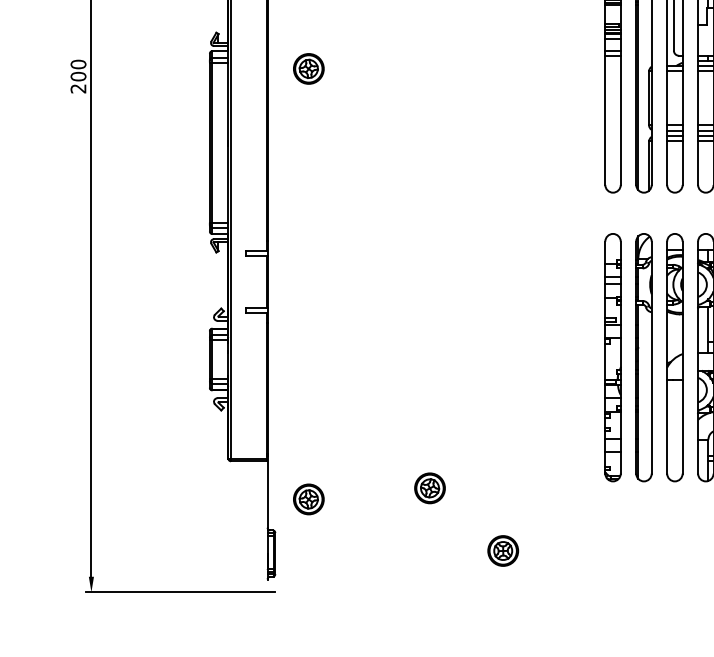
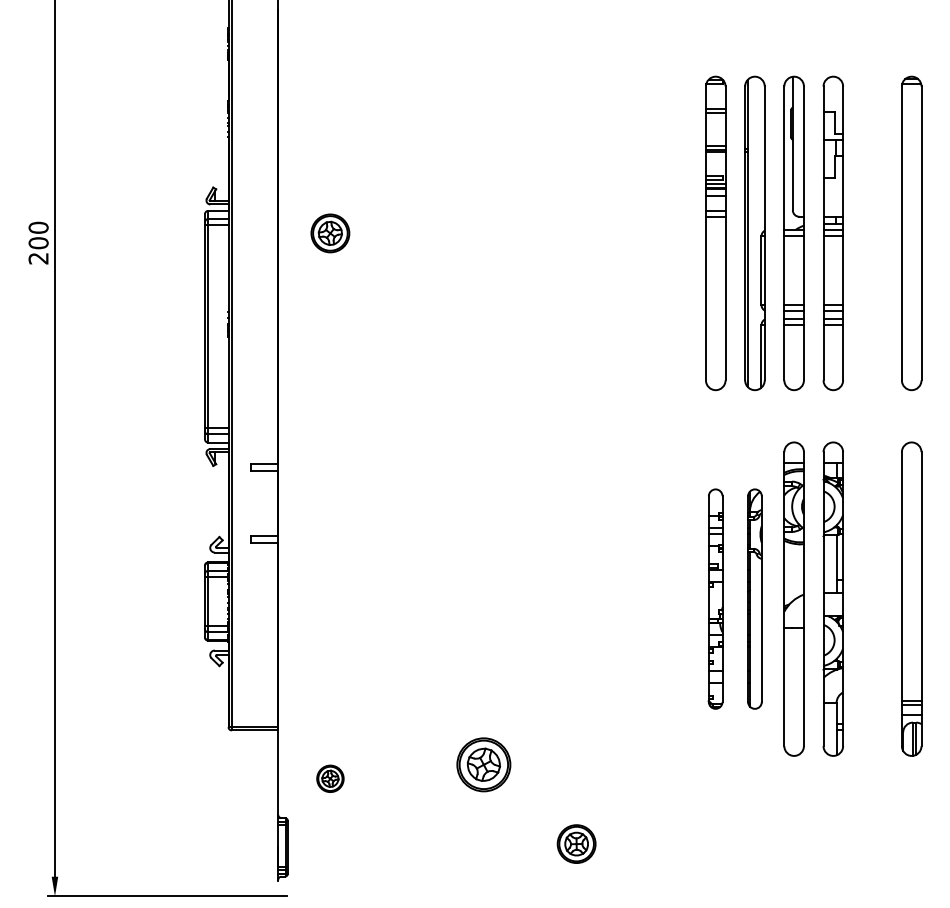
part: (612, 357) -> (715, 598), size x0.7
part: (643, 357) -> (754, 598), size x0.7
part: (429, 488) -> (483, 764), size x1.4
part: (308, 499) -> (330, 778), size x0.7

